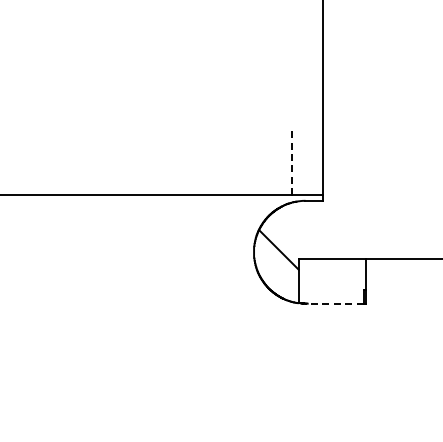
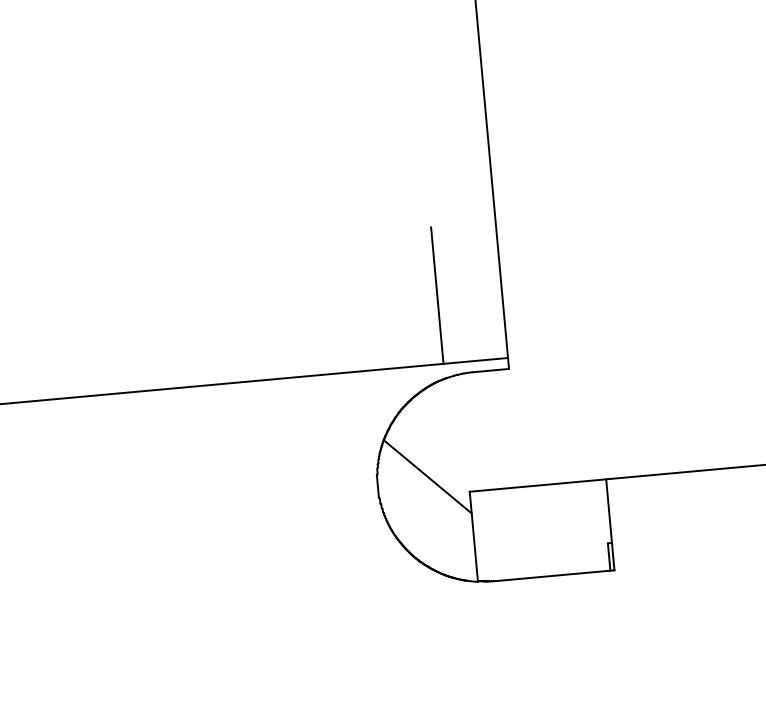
line: (291, 161) -> (437, 294), dashed -> solid
line: (336, 303) -> (554, 575), dashed -> solid

